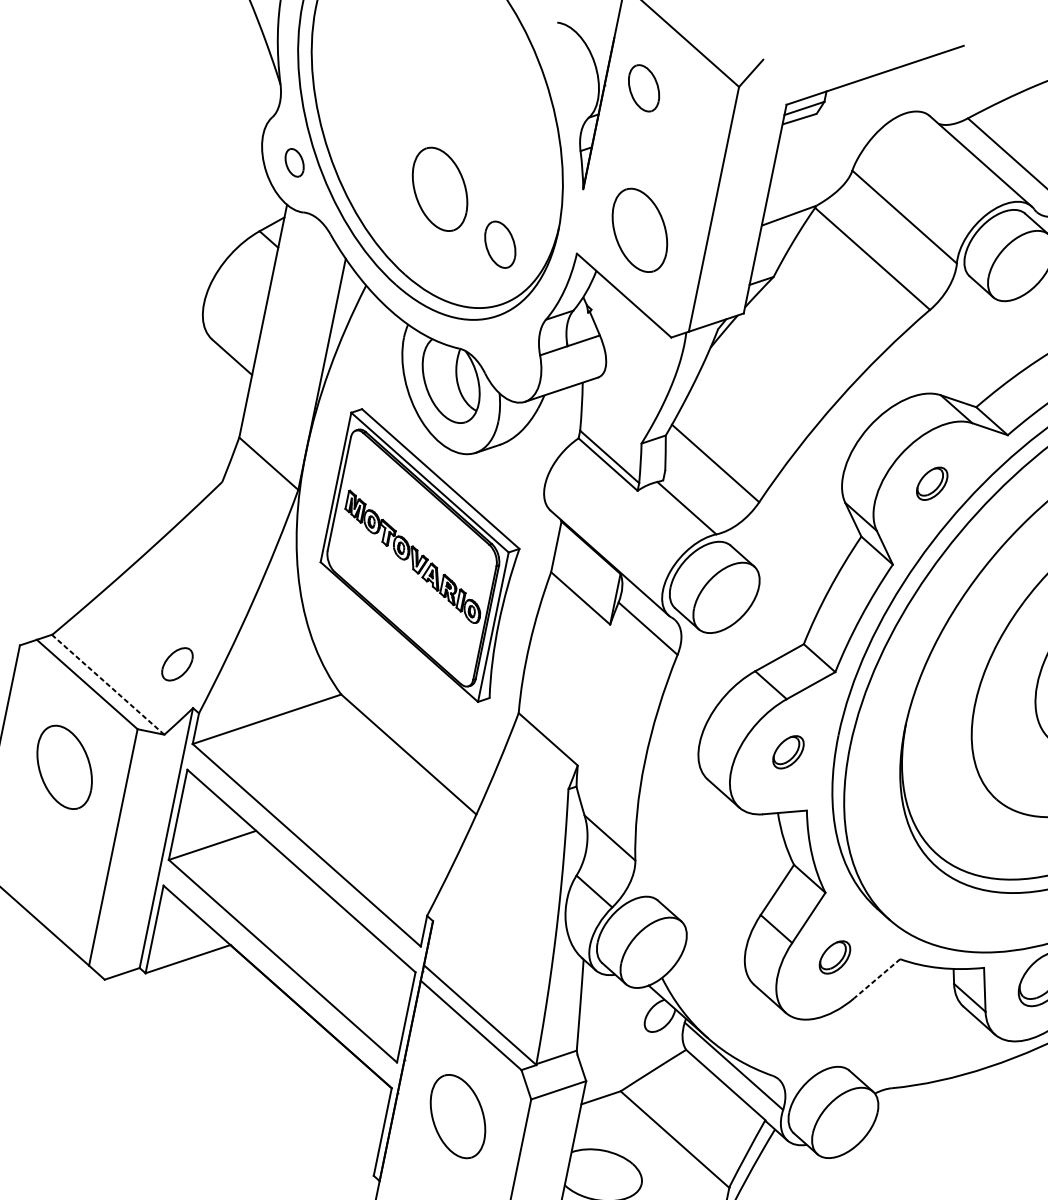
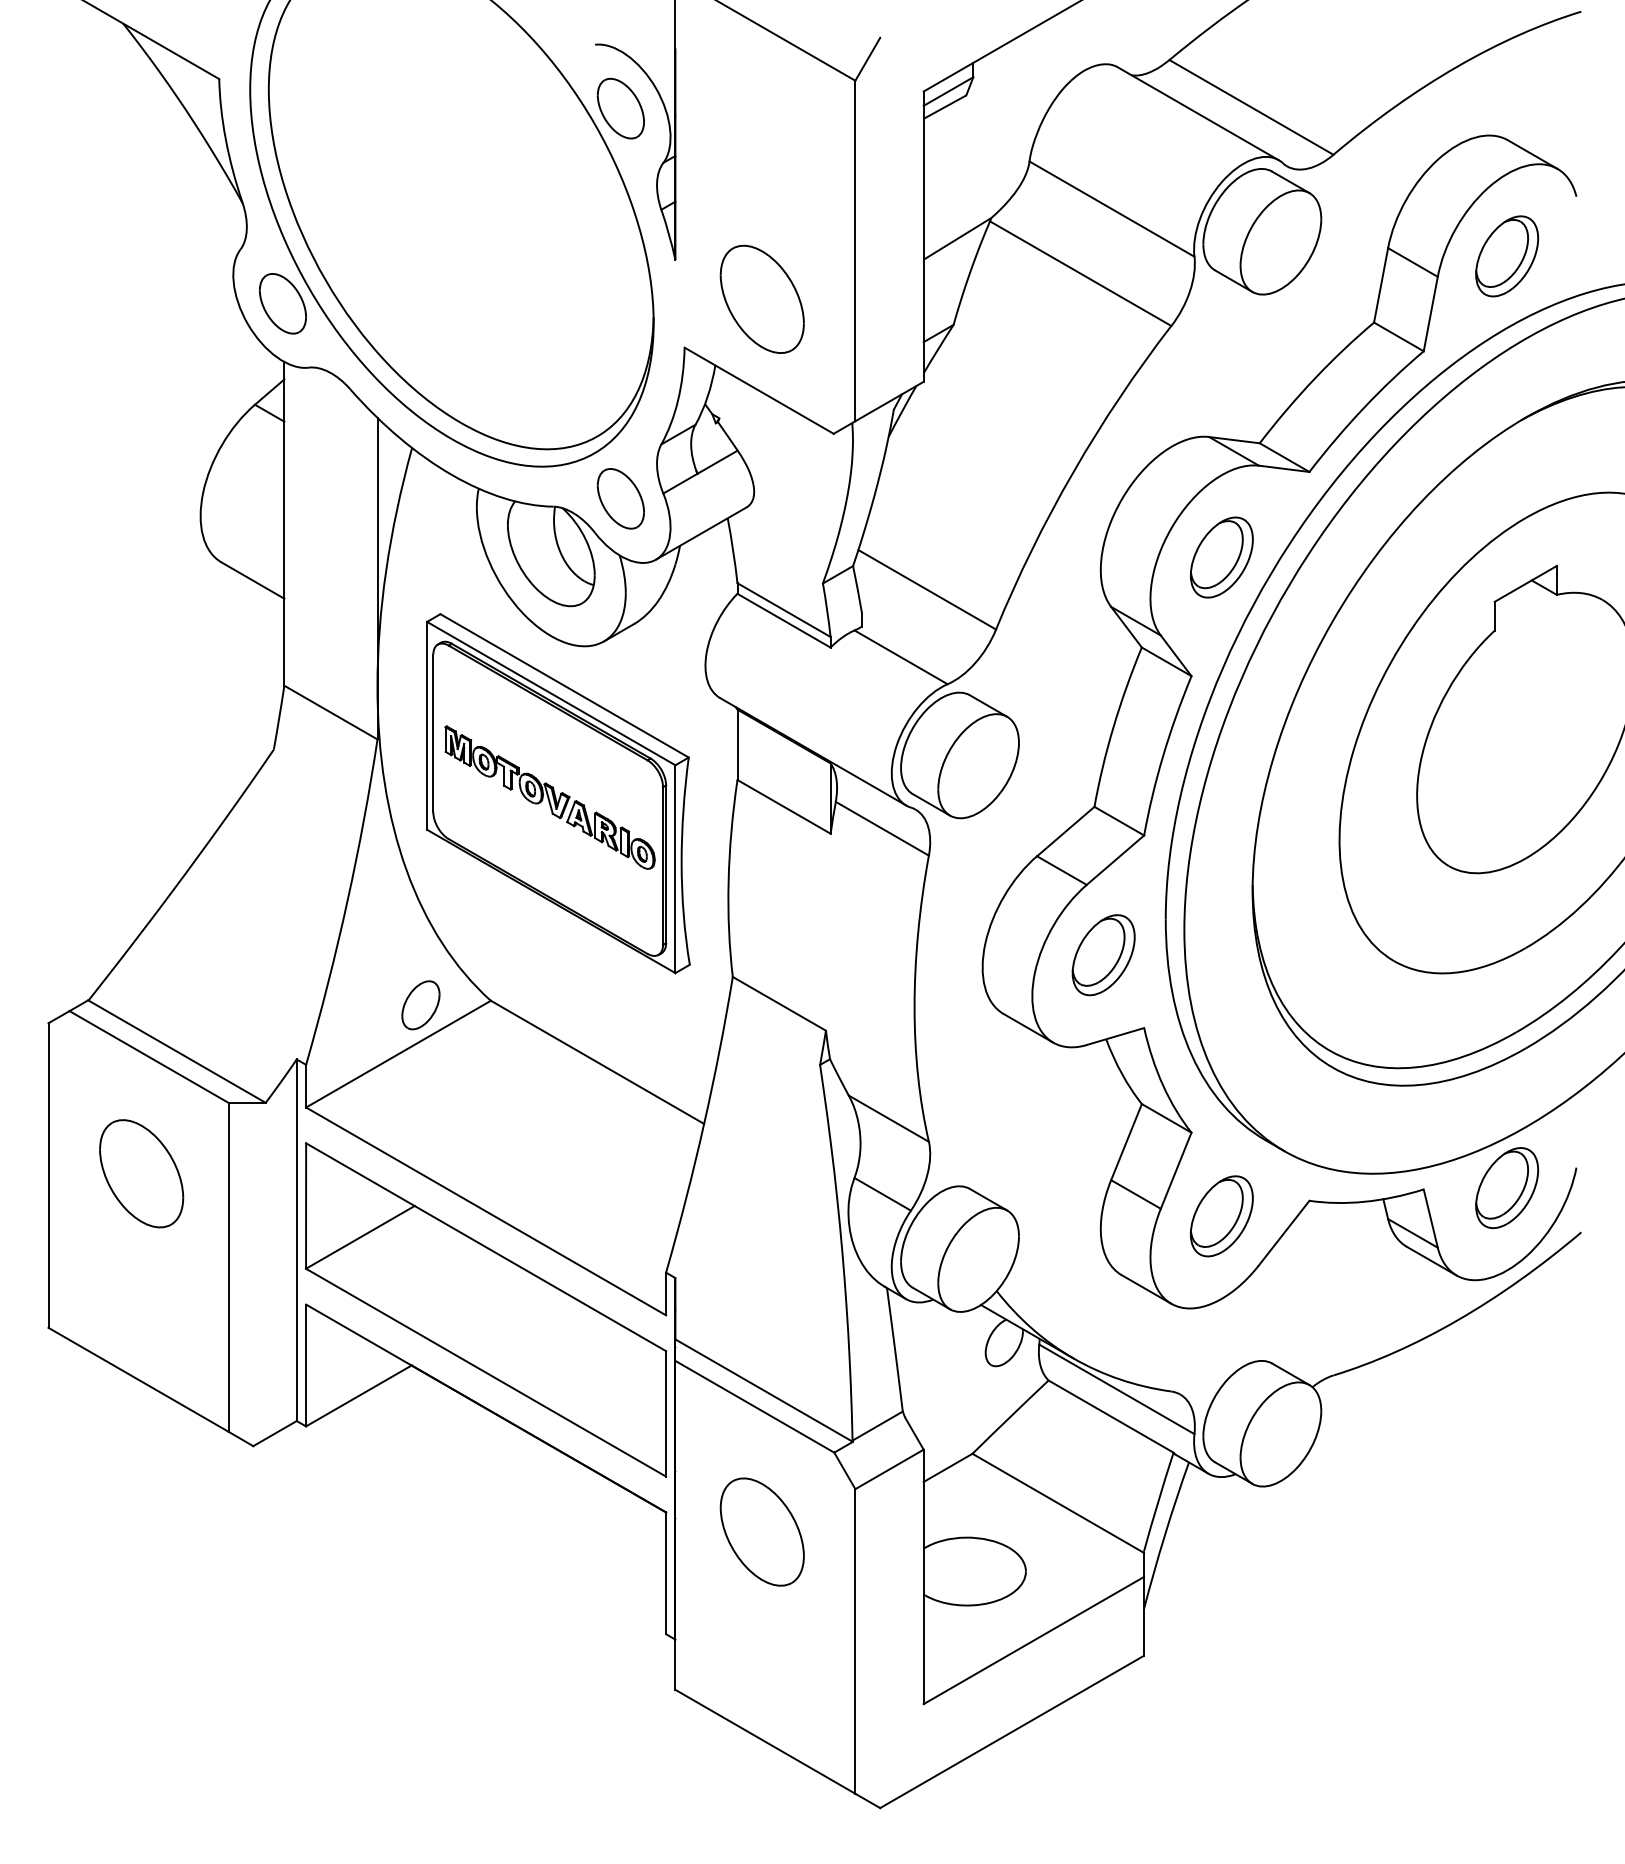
part: (643, 88) -> (620, 108), moved
part: (294, 162) -> (282, 303), size x1.67
part: (439, 188) -> (483, 298), removed
part: (500, 244) -> (620, 498), moved
part: (931, 483) -> (1221, 557), size x1.67
part: (177, 664) -> (420, 1005), moved
line: (107, 684) -> (176, 1051), dashed -> solid
part: (788, 752) -> (1103, 955), size x1.67
part: (834, 957) -> (1221, 1216), size x1.67
line: (876, 978) -> (1283, 1233), dashed -> solid

